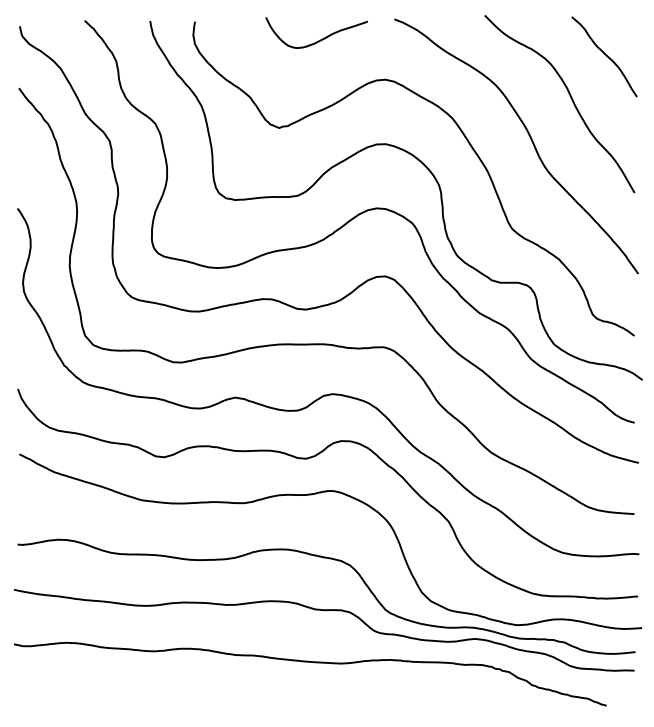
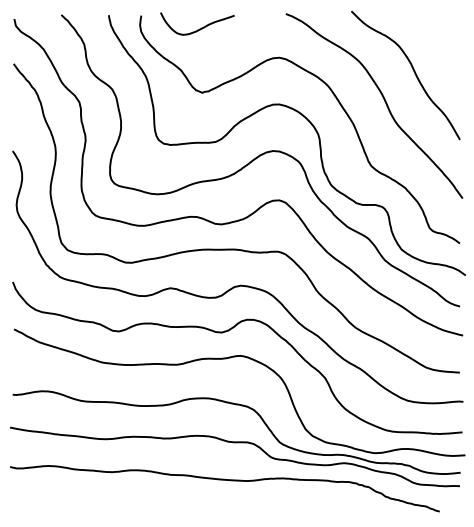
curve: (319, 39) -> (199, 28), moved
curve: (604, 55) -> (438, 40), removed

